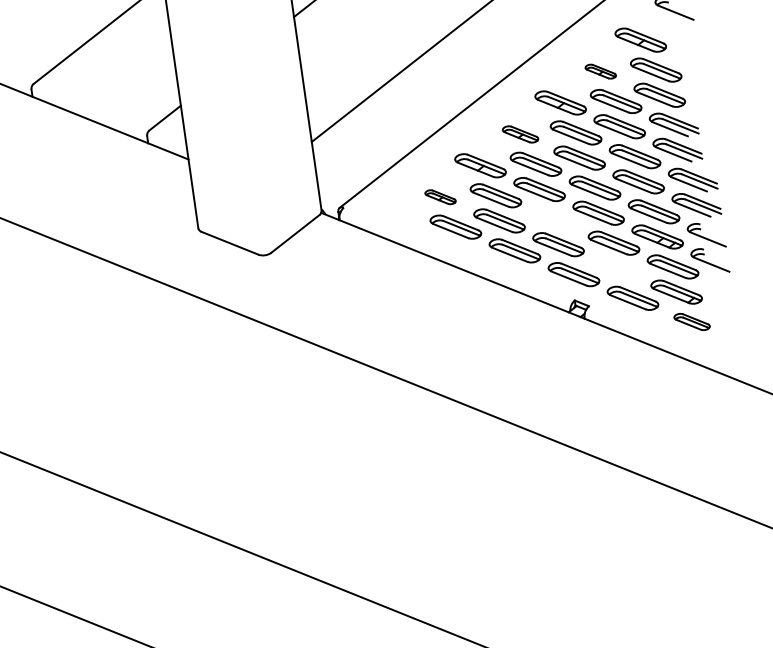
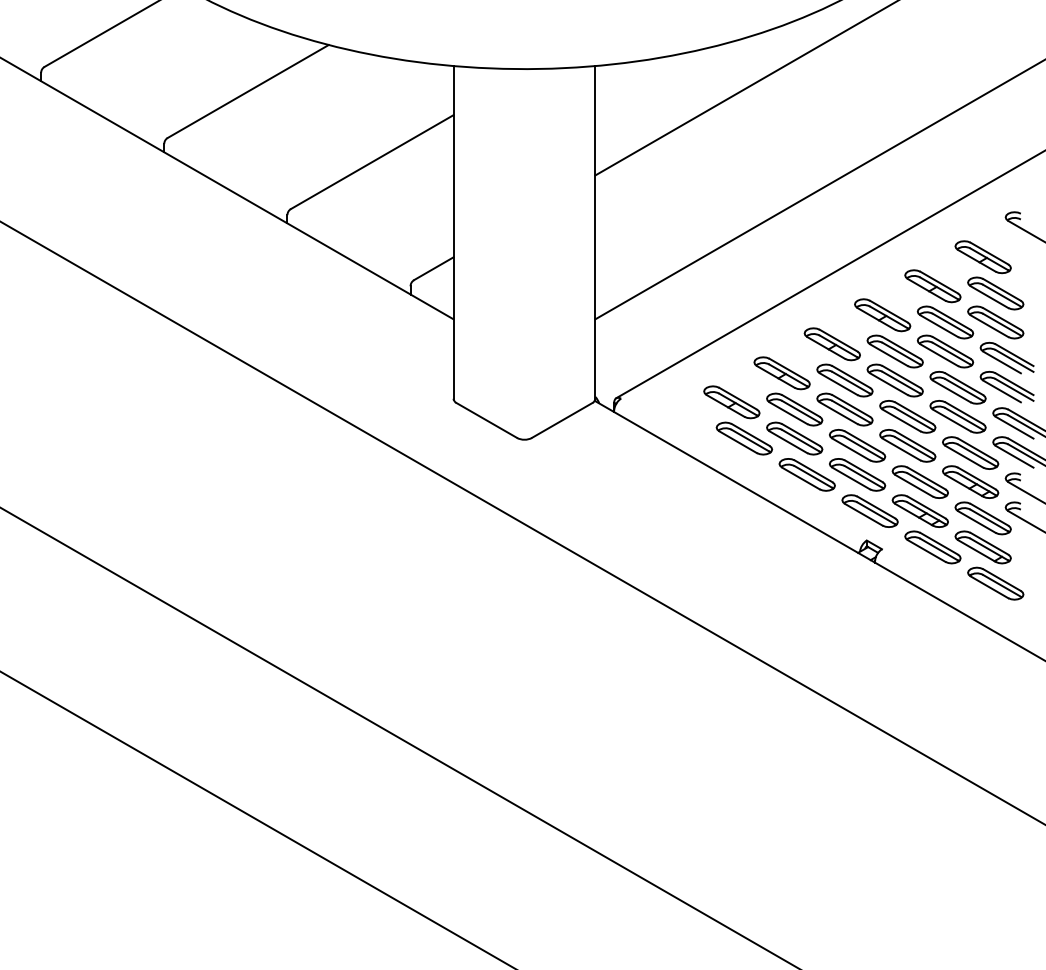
part: (600, 71) -> (932, 286), size x1.67
part: (519, 134) -> (831, 344), size x1.43
part: (440, 197) -> (731, 402), size x1.67
part: (554, 219) -> (857, 445), added
part: (616, 267) -> (919, 510), added
part: (691, 321) -> (995, 583), size x1.43

